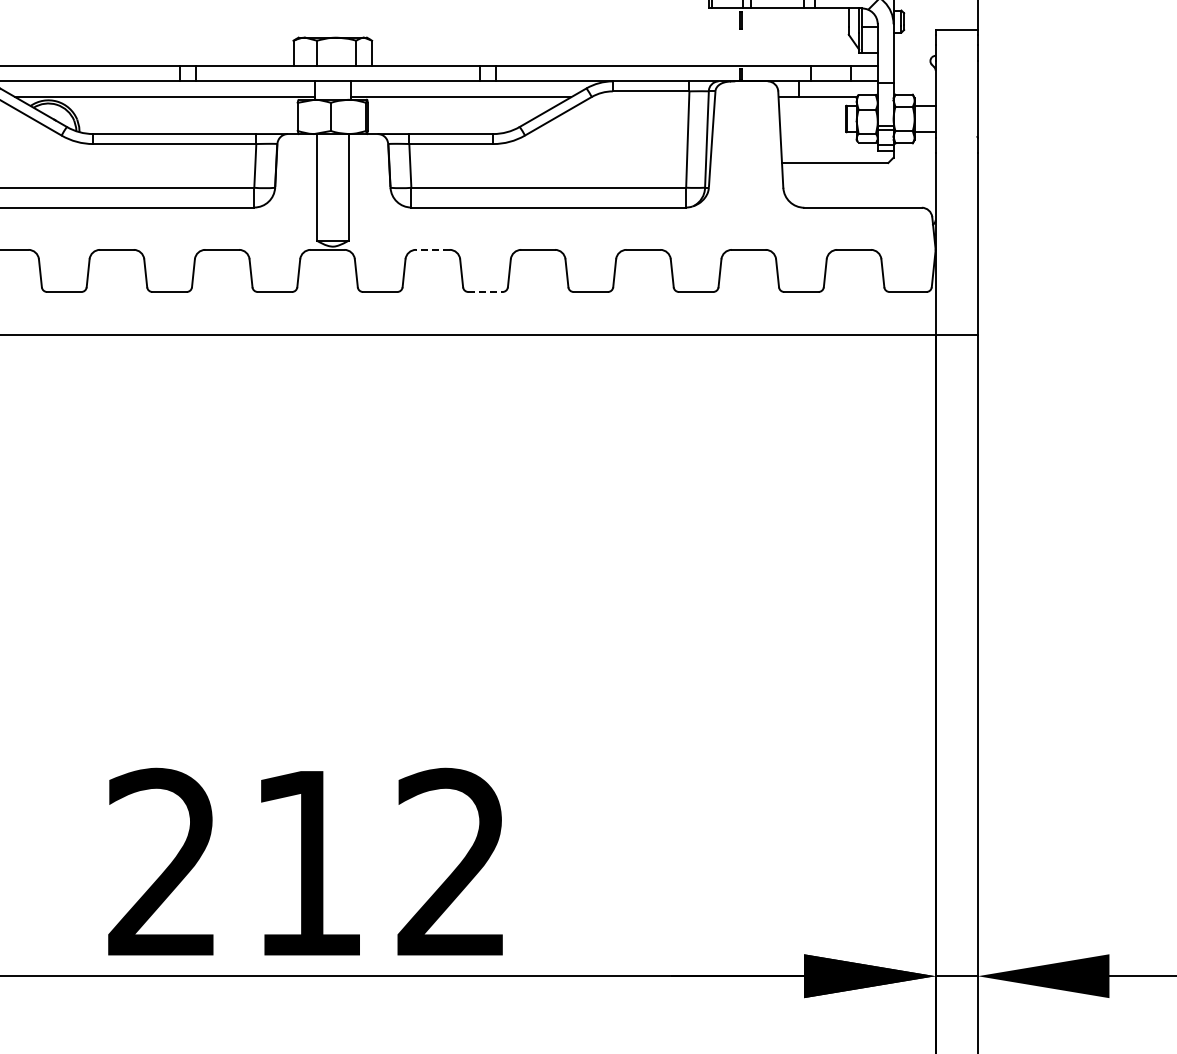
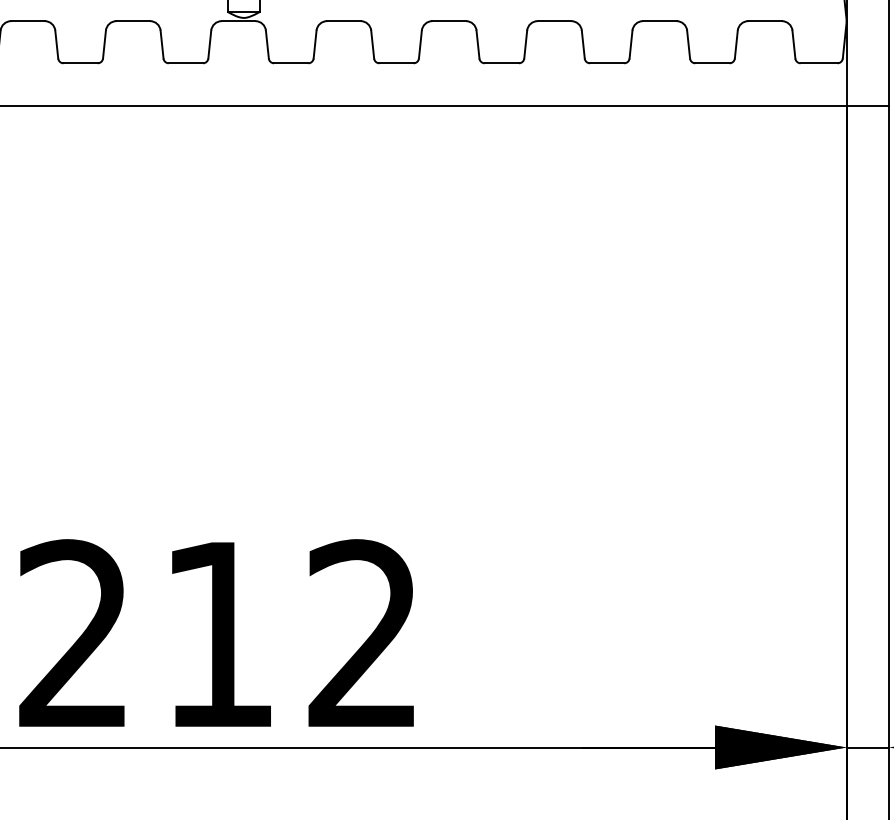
line: (432, 249) -> (343, 20), dashed -> solid
line: (486, 292) -> (397, 63), dashed -> solid

